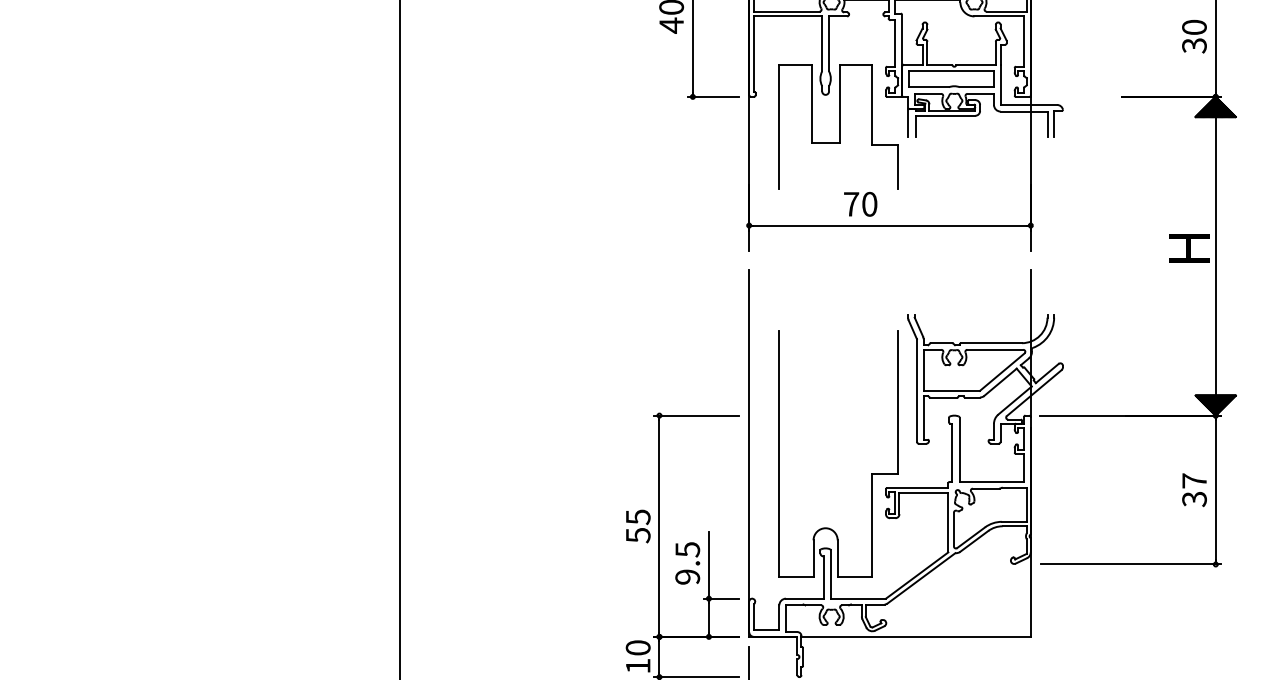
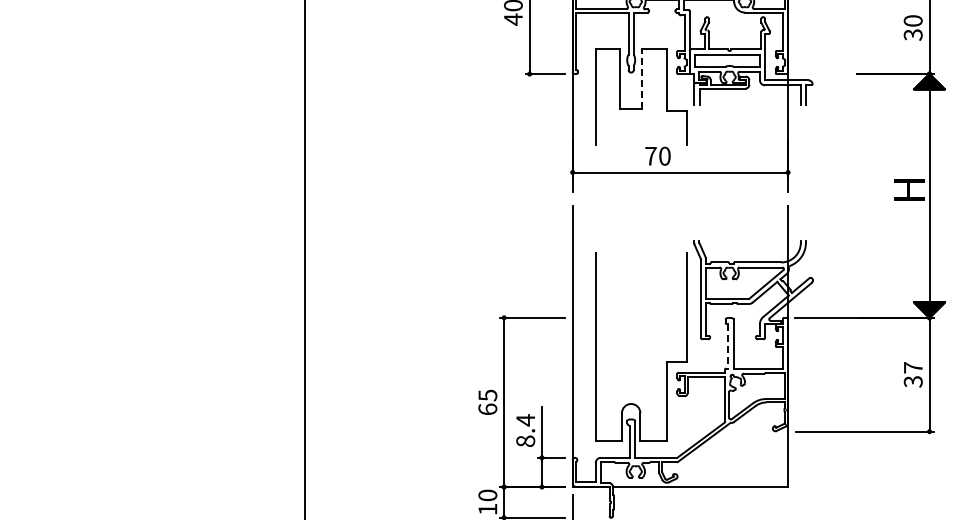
line: (839, 103) -> (641, 79), solid -> dashed
line: (951, 453) -> (727, 346), solid -> dashed
text: (637, 535) -> (487, 409), 55 -> 65
text: (687, 562) -> (525, 430), 9.5 -> 8.4

